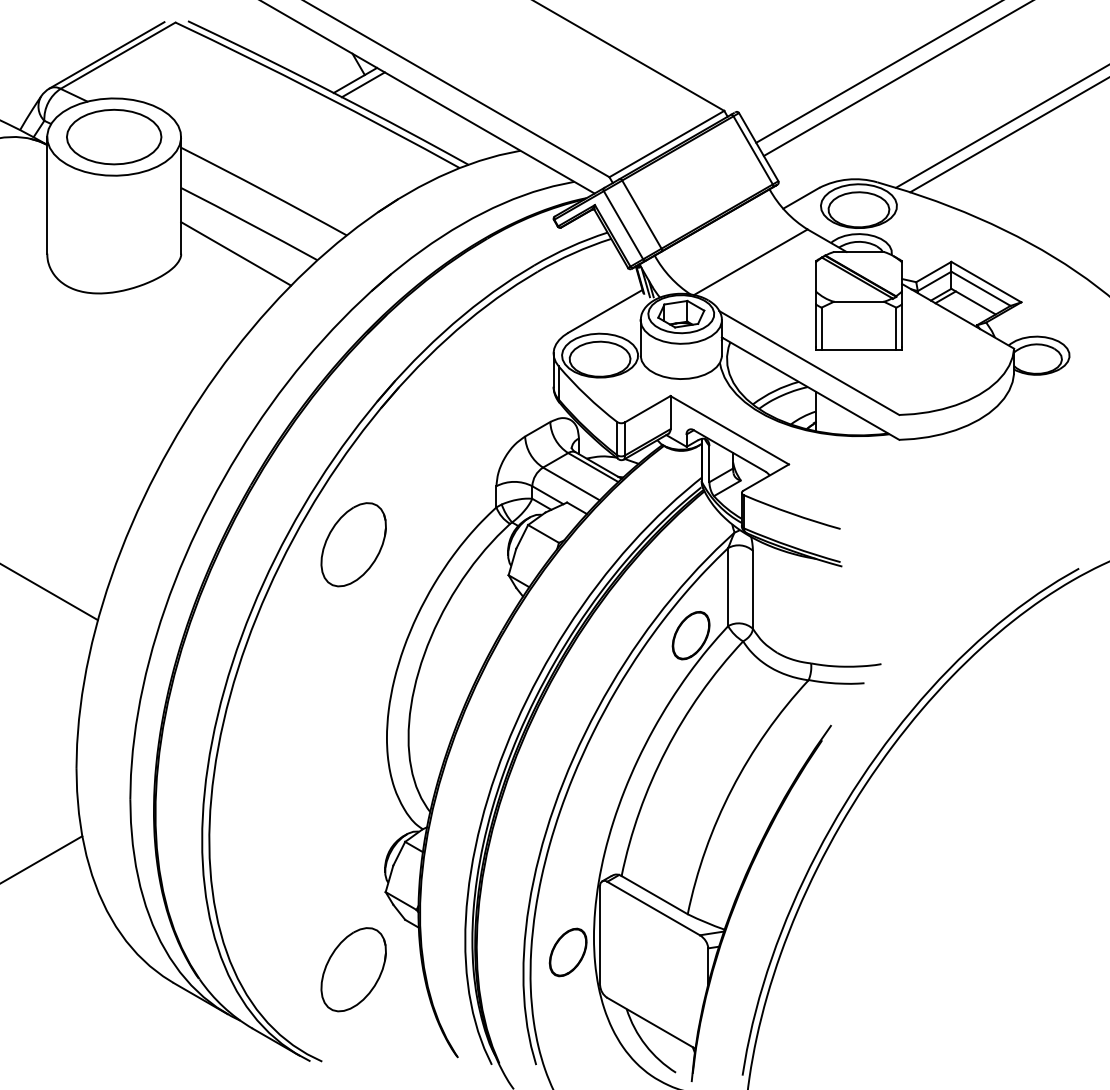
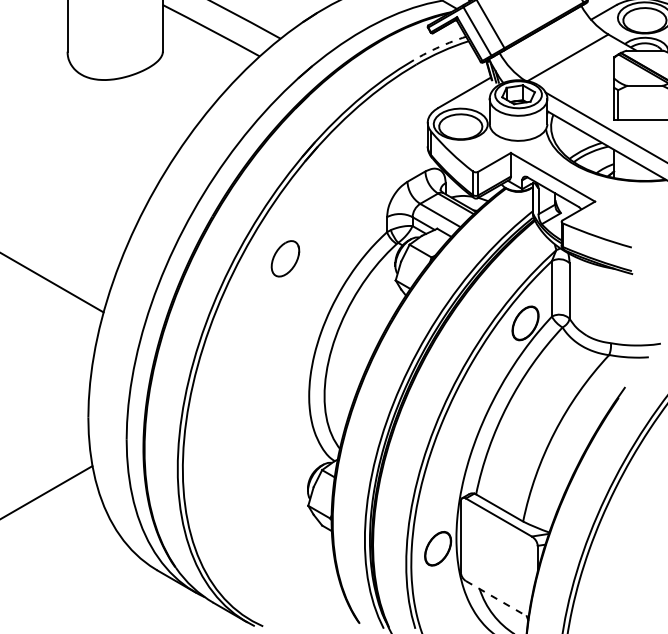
arc: (569, 247) -> (439, 47), solid -> dashed
line: (236, 253) -> (202, 51), removed
part: (353, 544) -> (285, 258), size x0.6
part: (353, 969) -> (285, 560), removed
line: (651, 1023) -> (497, 599), solid -> dashed

